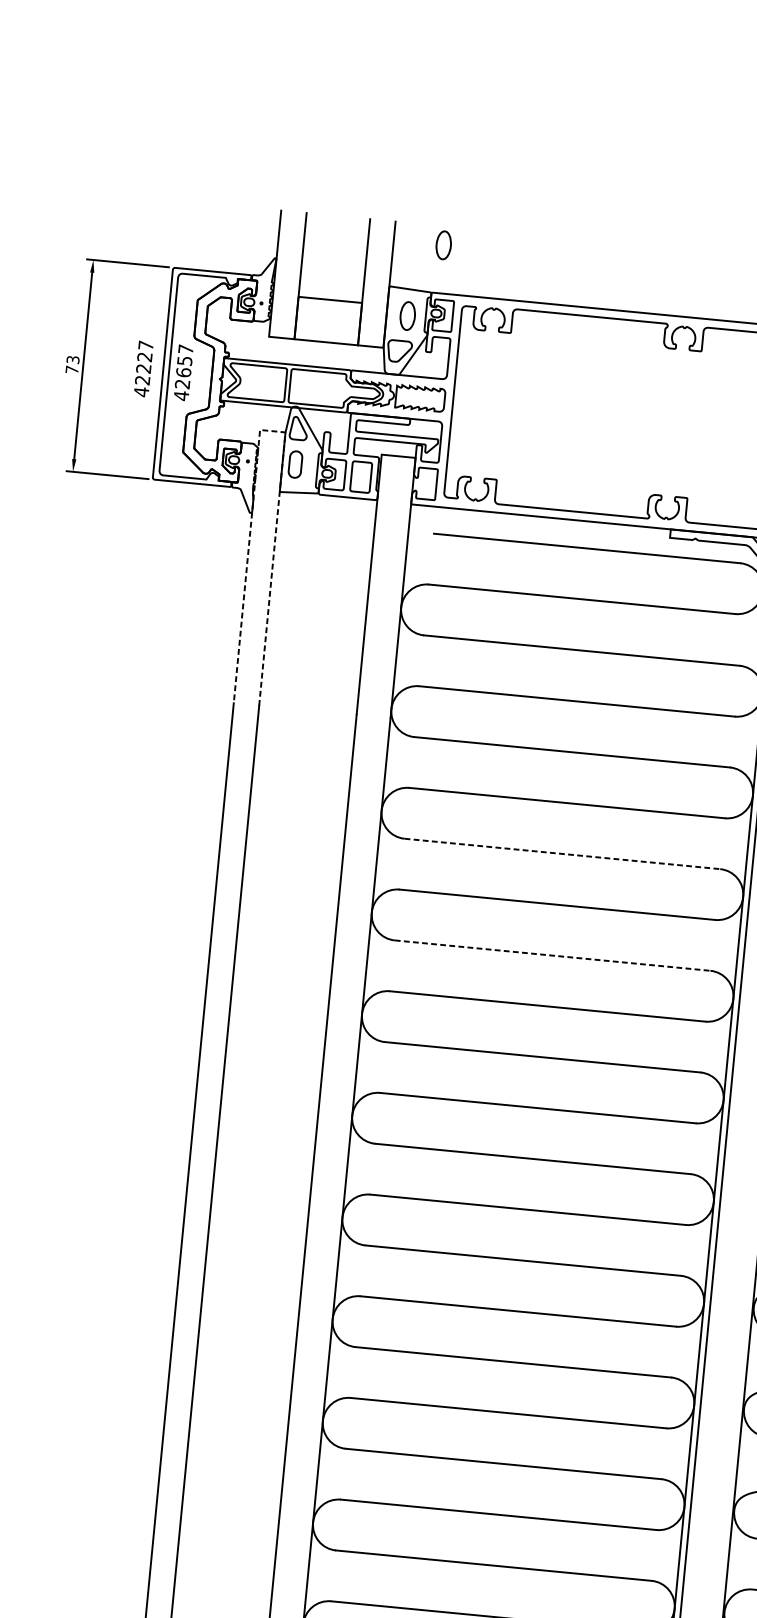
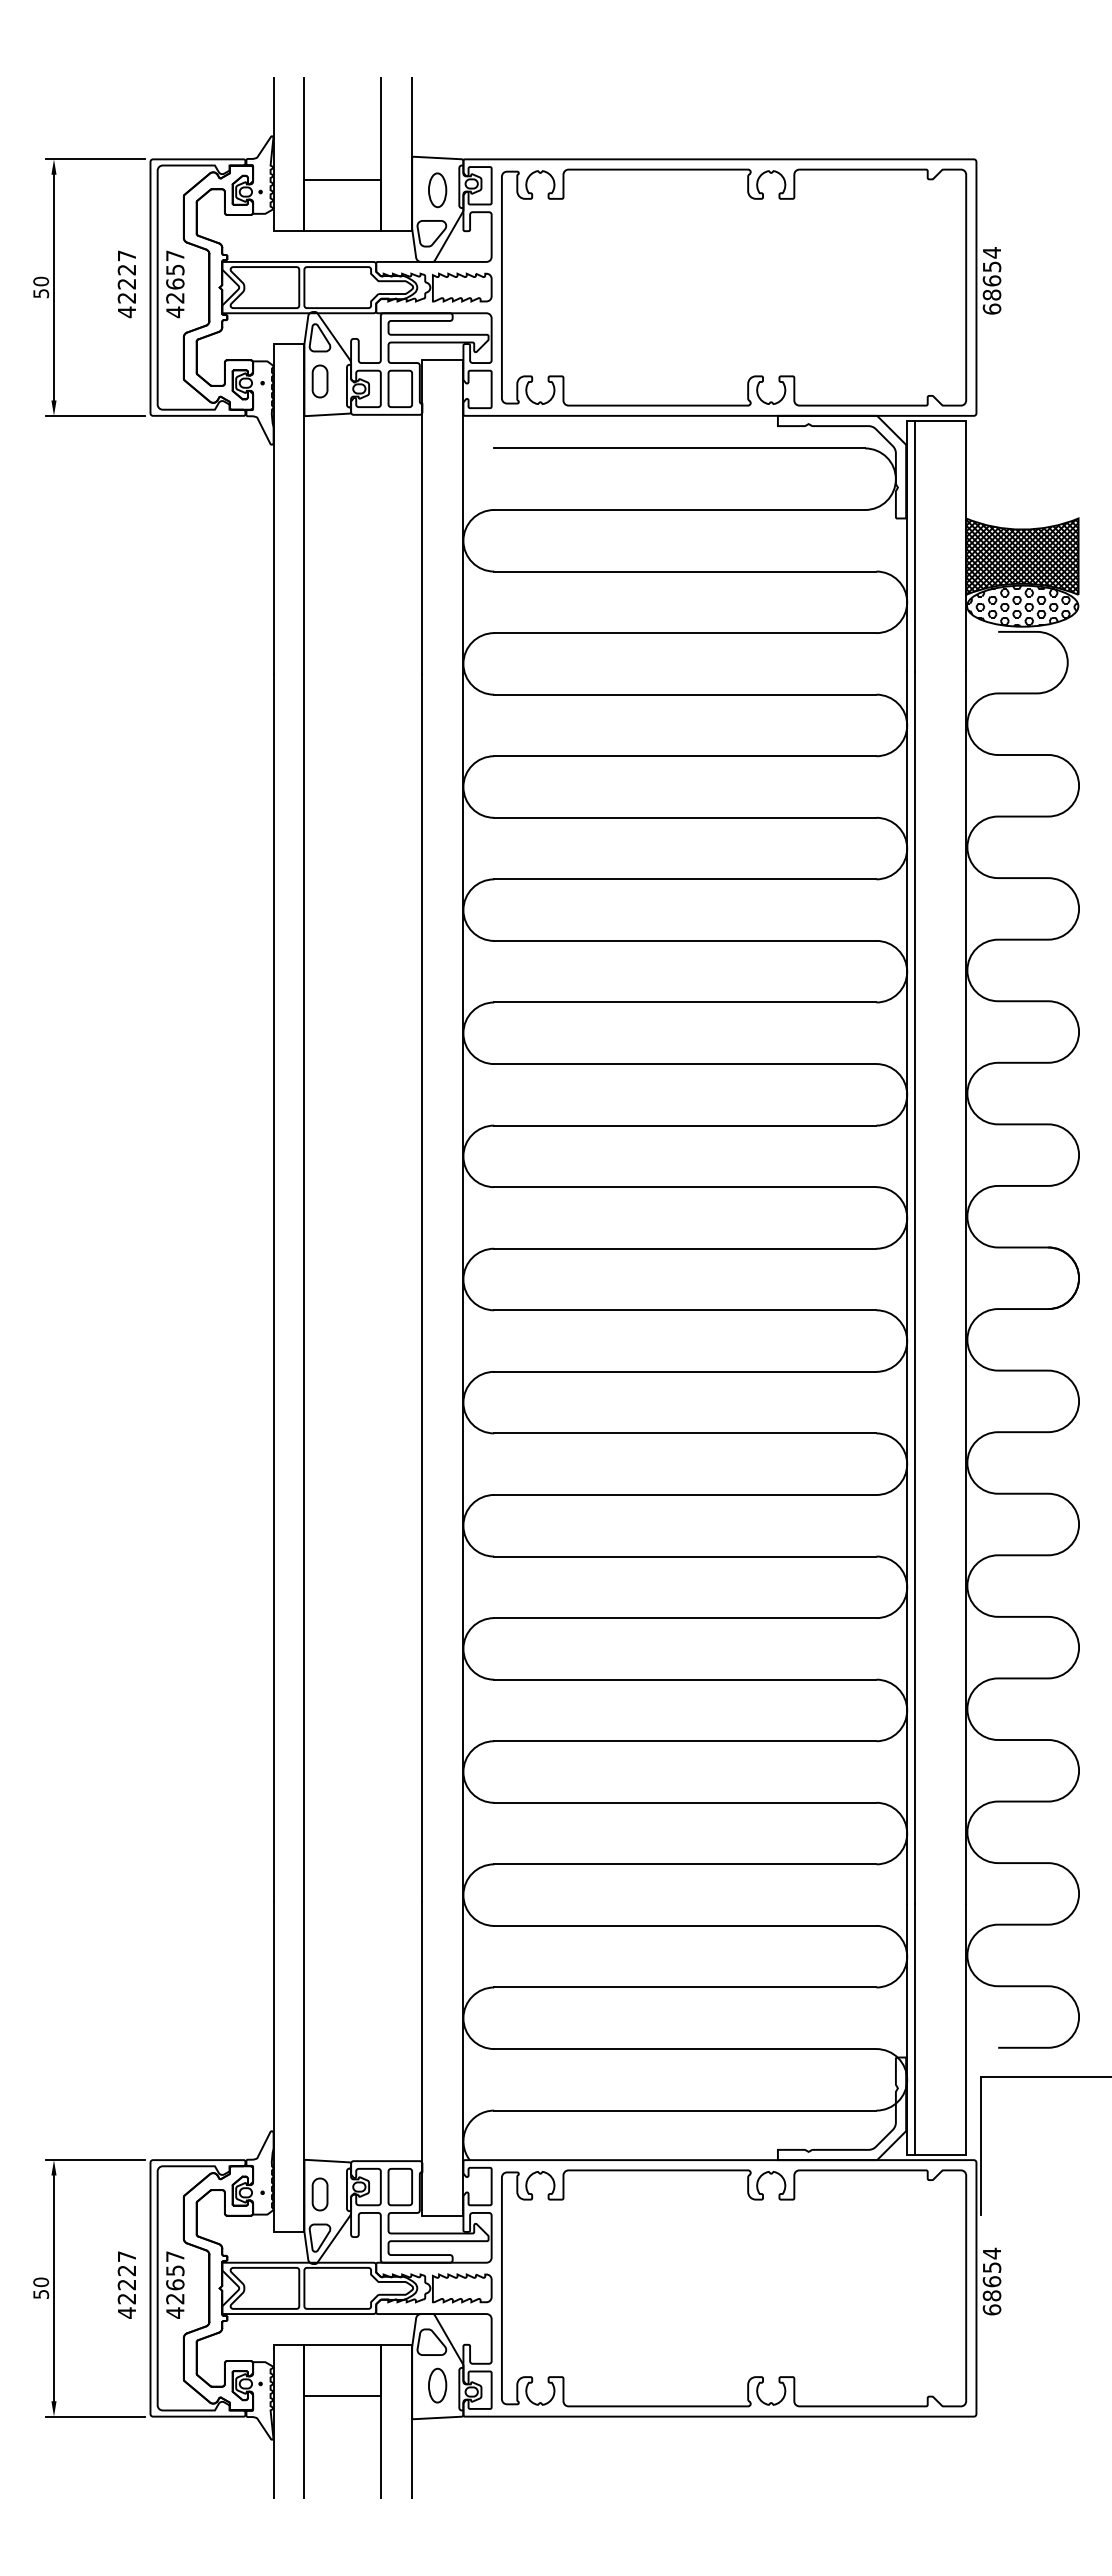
part: (443, 245) -> (472, 101), removed
text: (72, 364) -> (41, 287), 73 -> 50
line: (272, 431) -> (288, 344), dashed -> solid
line: (562, 853) -> (685, 817), dashed -> solid
line: (552, 955) -> (685, 940), dashed -> solid

